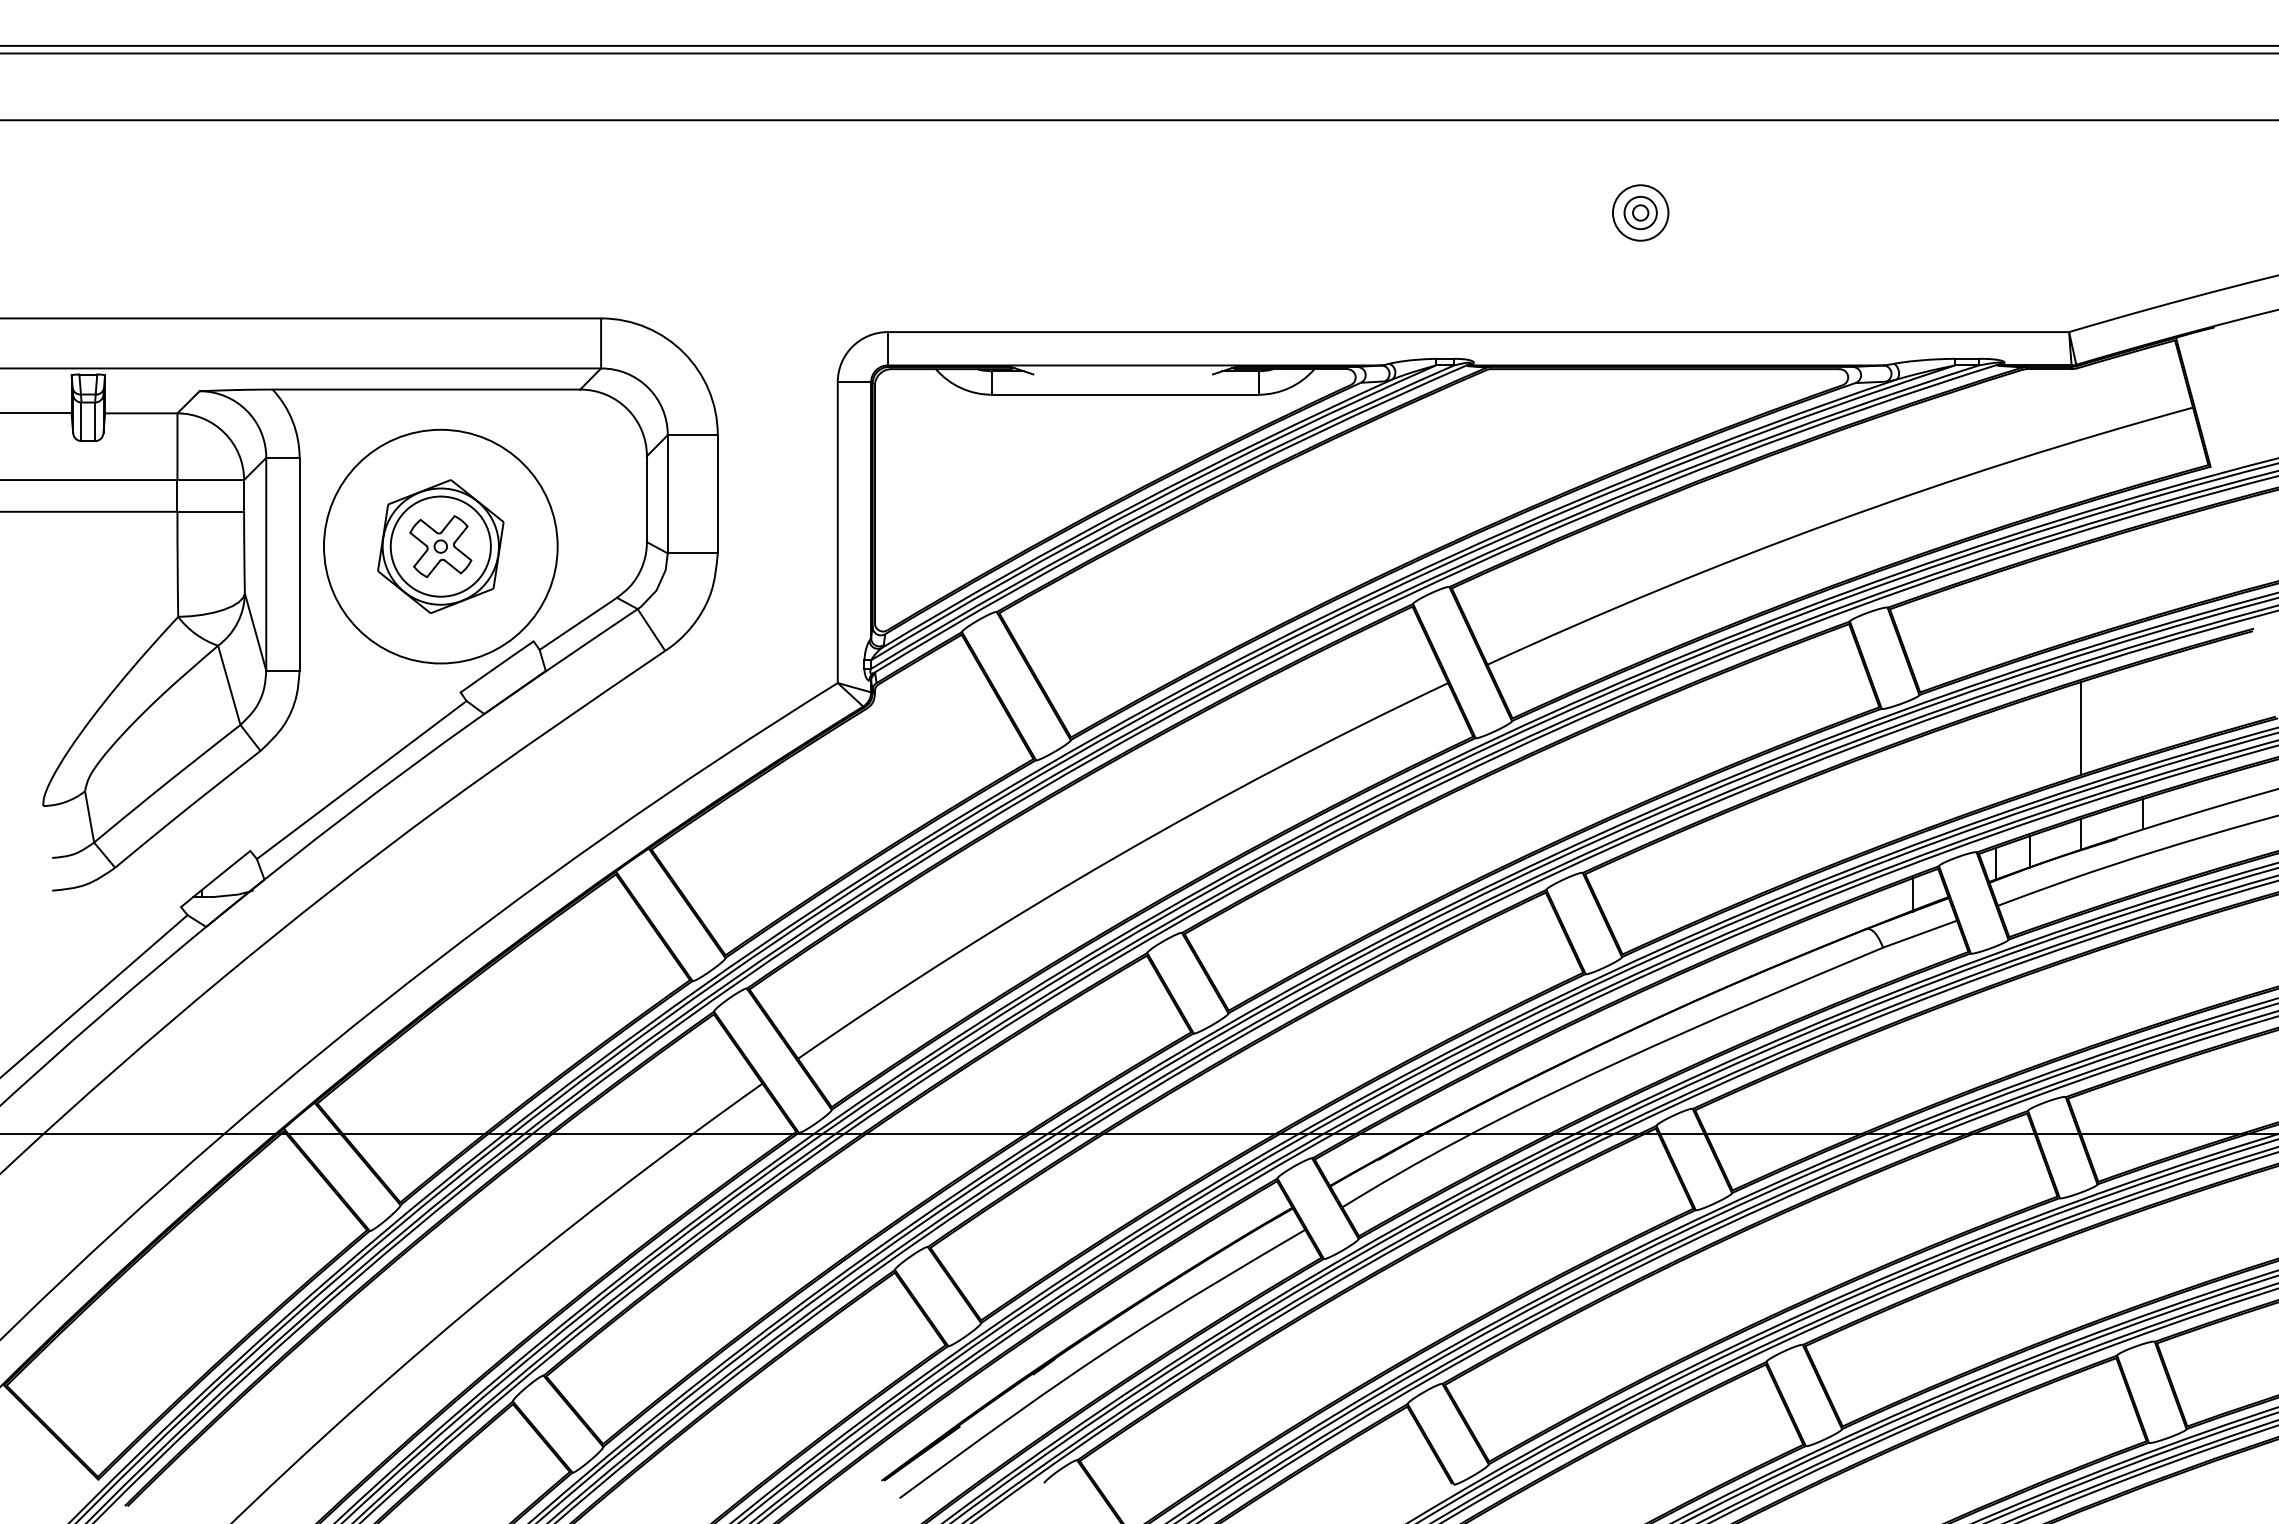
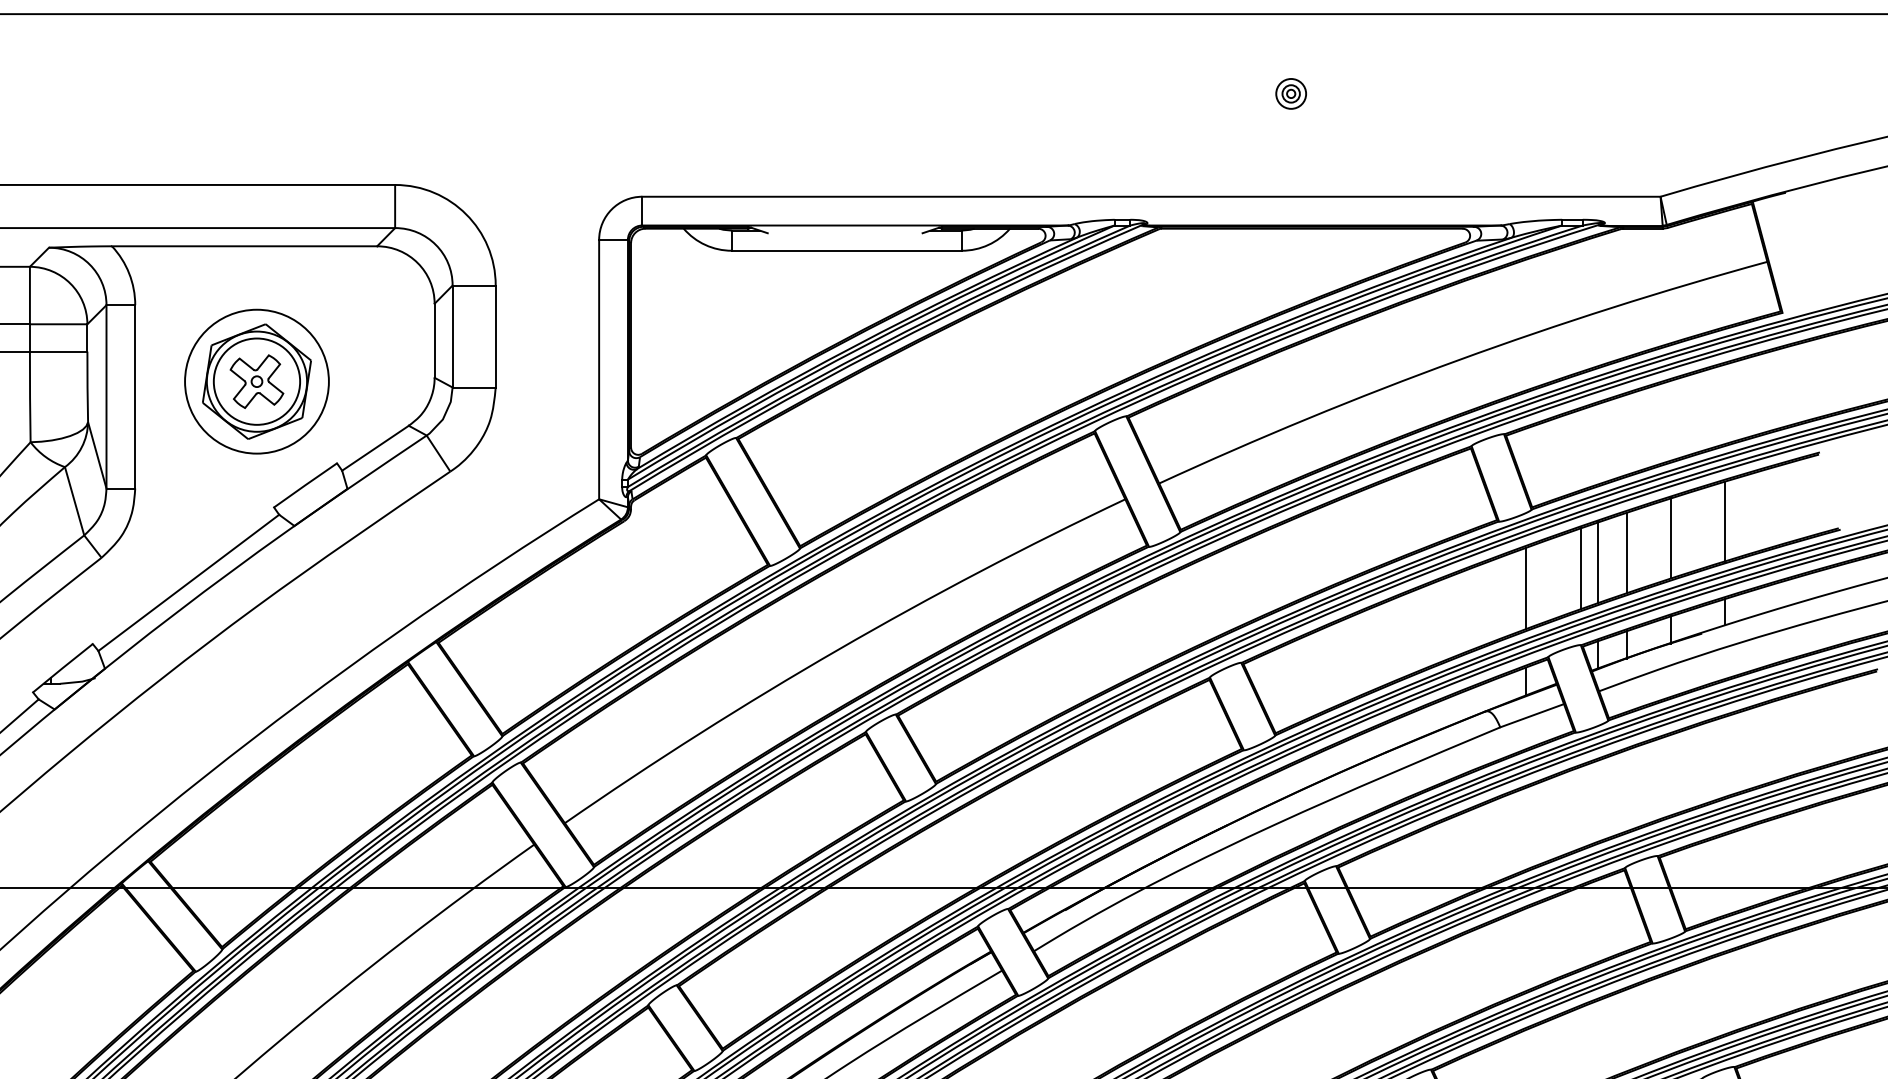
part: (1640, 212) -> (1291, 93), size x0.62
circle: (440, 546) -> (256, 381), size x0.71
line: (2143, 708) -> (1724, 521), added
line: (2029, 745) -> (1626, 553), added
line: (1996, 756) -> (1597, 562), added
line: (1976, 763) -> (1580, 568), added
line: (1913, 786) -> (1526, 588), added

